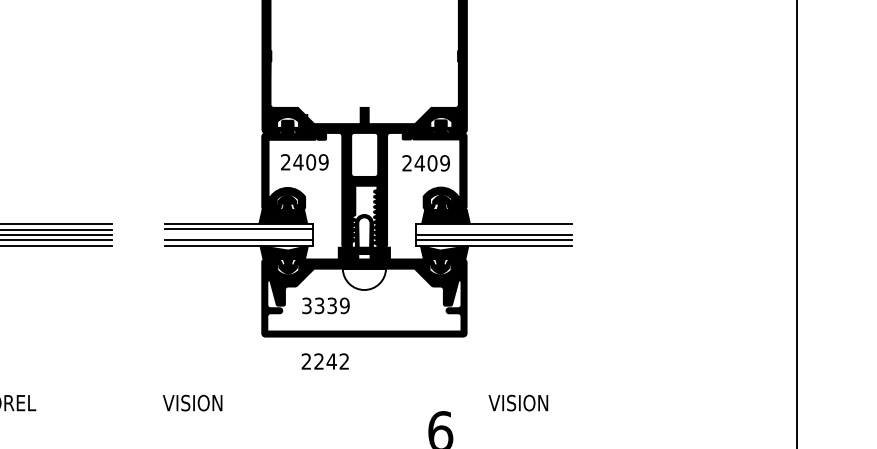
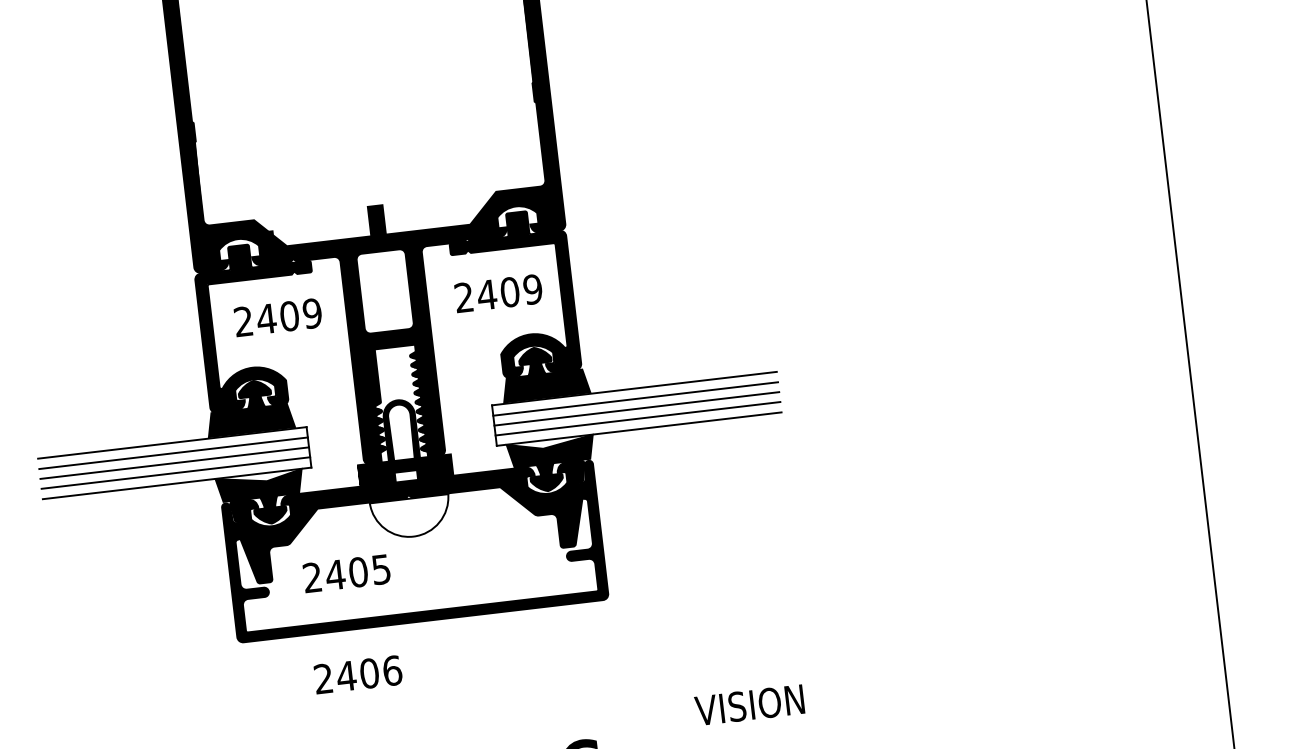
line: (493, 229) -> (634, 399), added
line: (239, 234) -> (174, 462), added
text: (325, 305) -> (346, 573), 3339 -> 2405
text: (331, 361) -> (369, 673), 2242 -> 2406
text: (518, 402) -> (749, 704), moved

